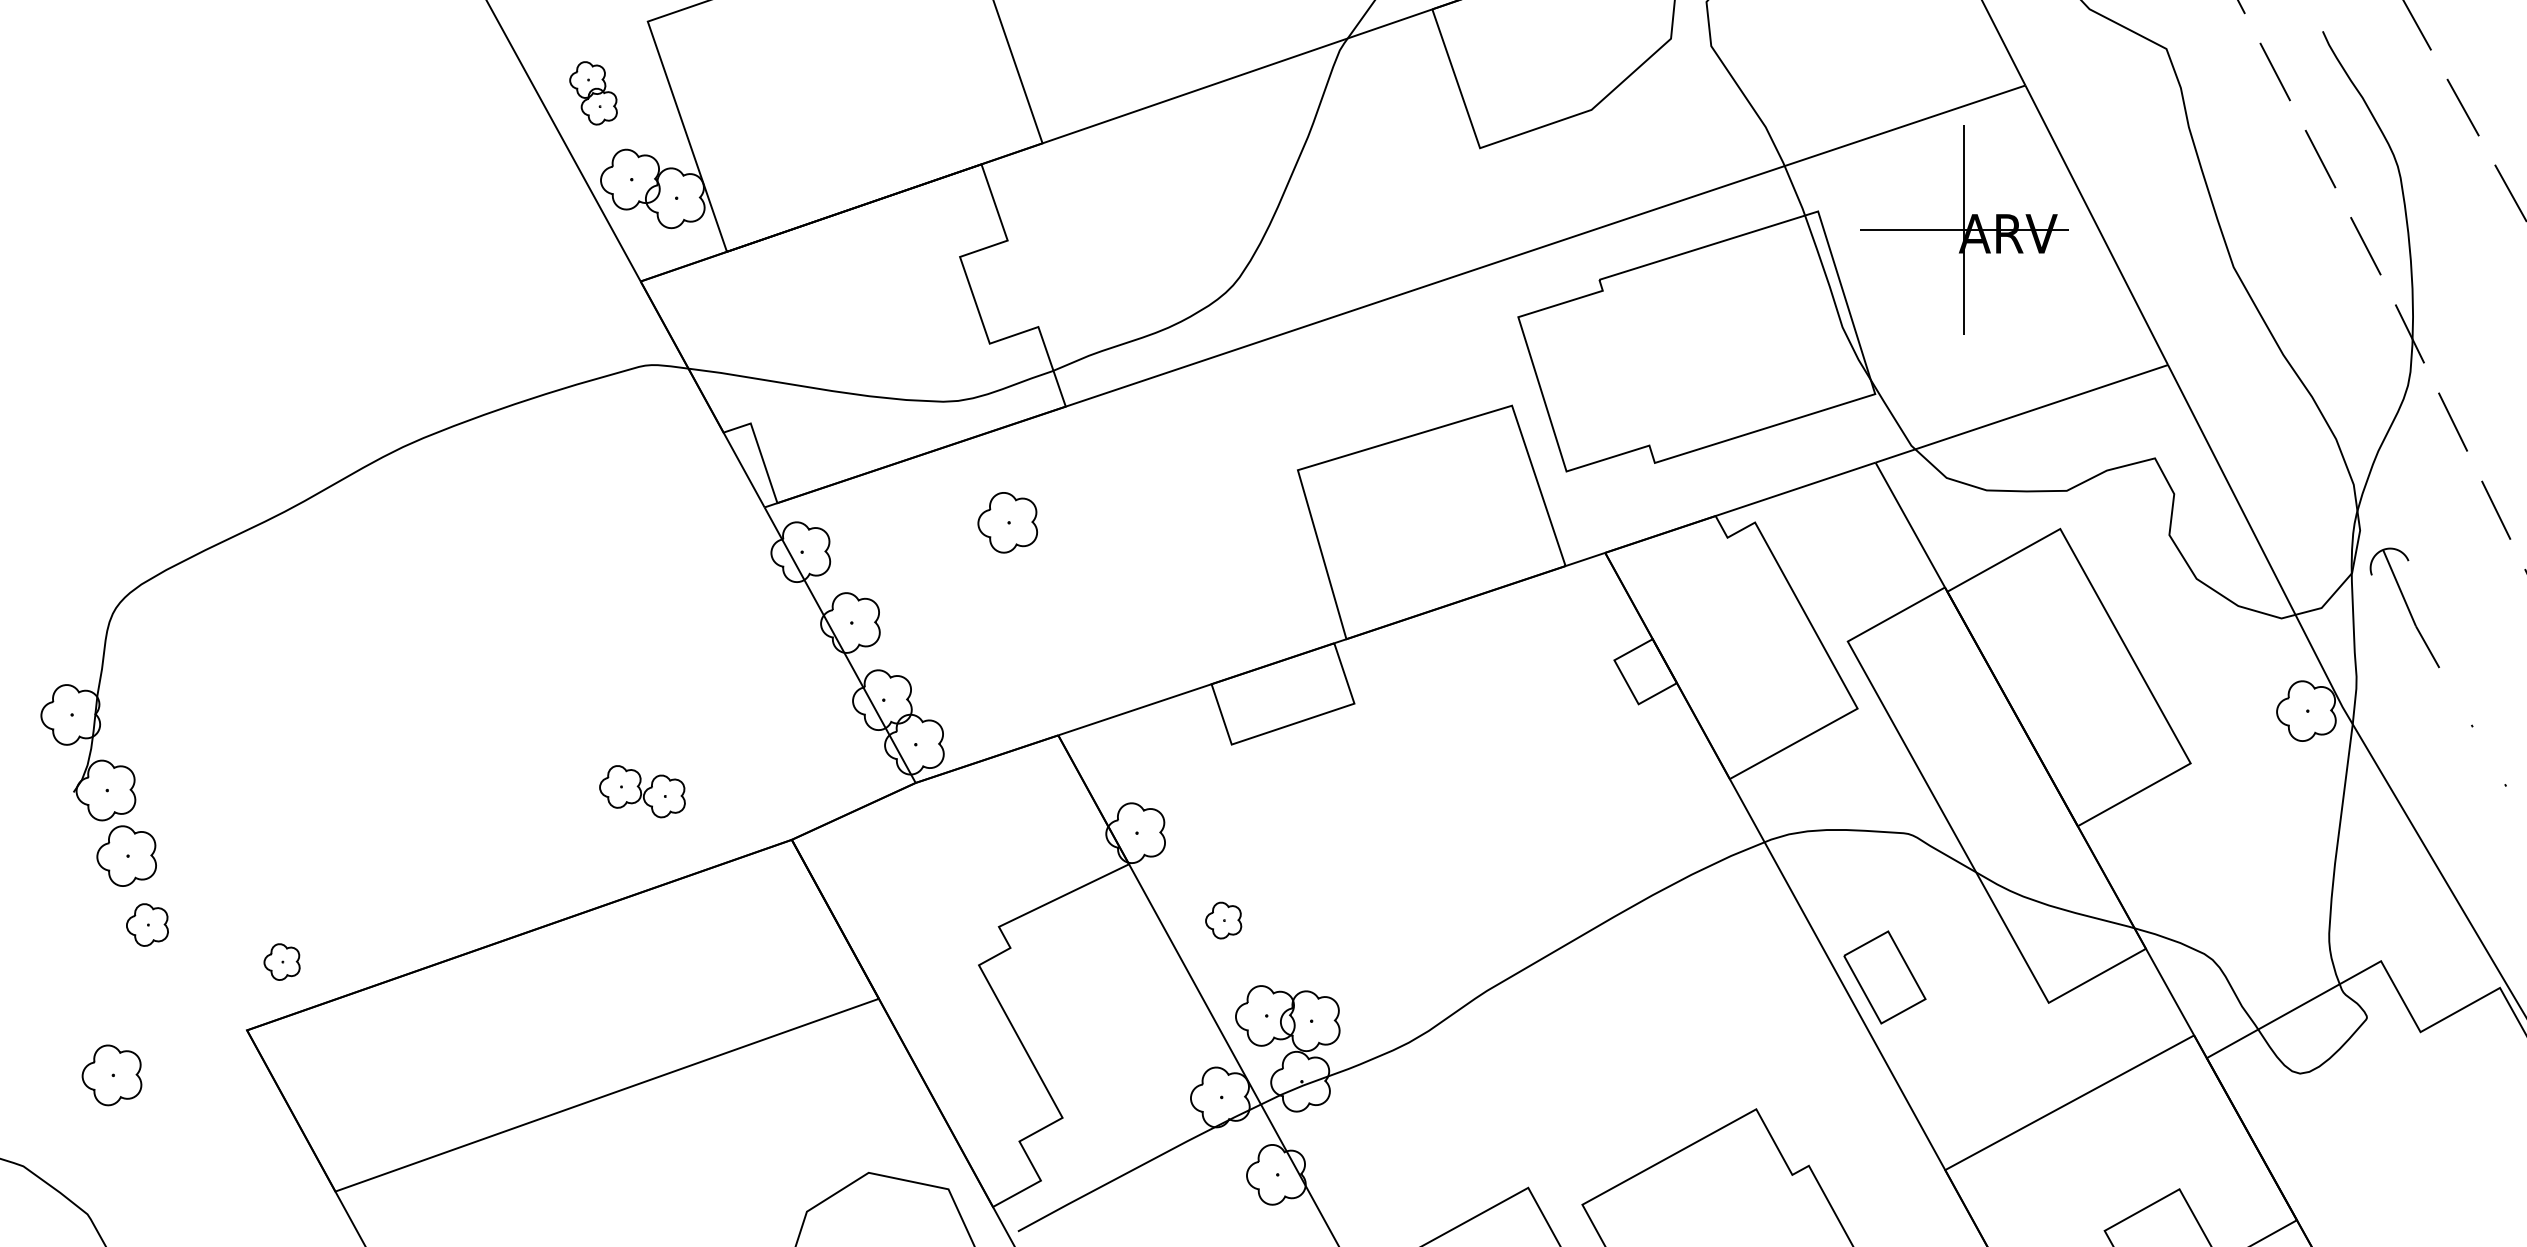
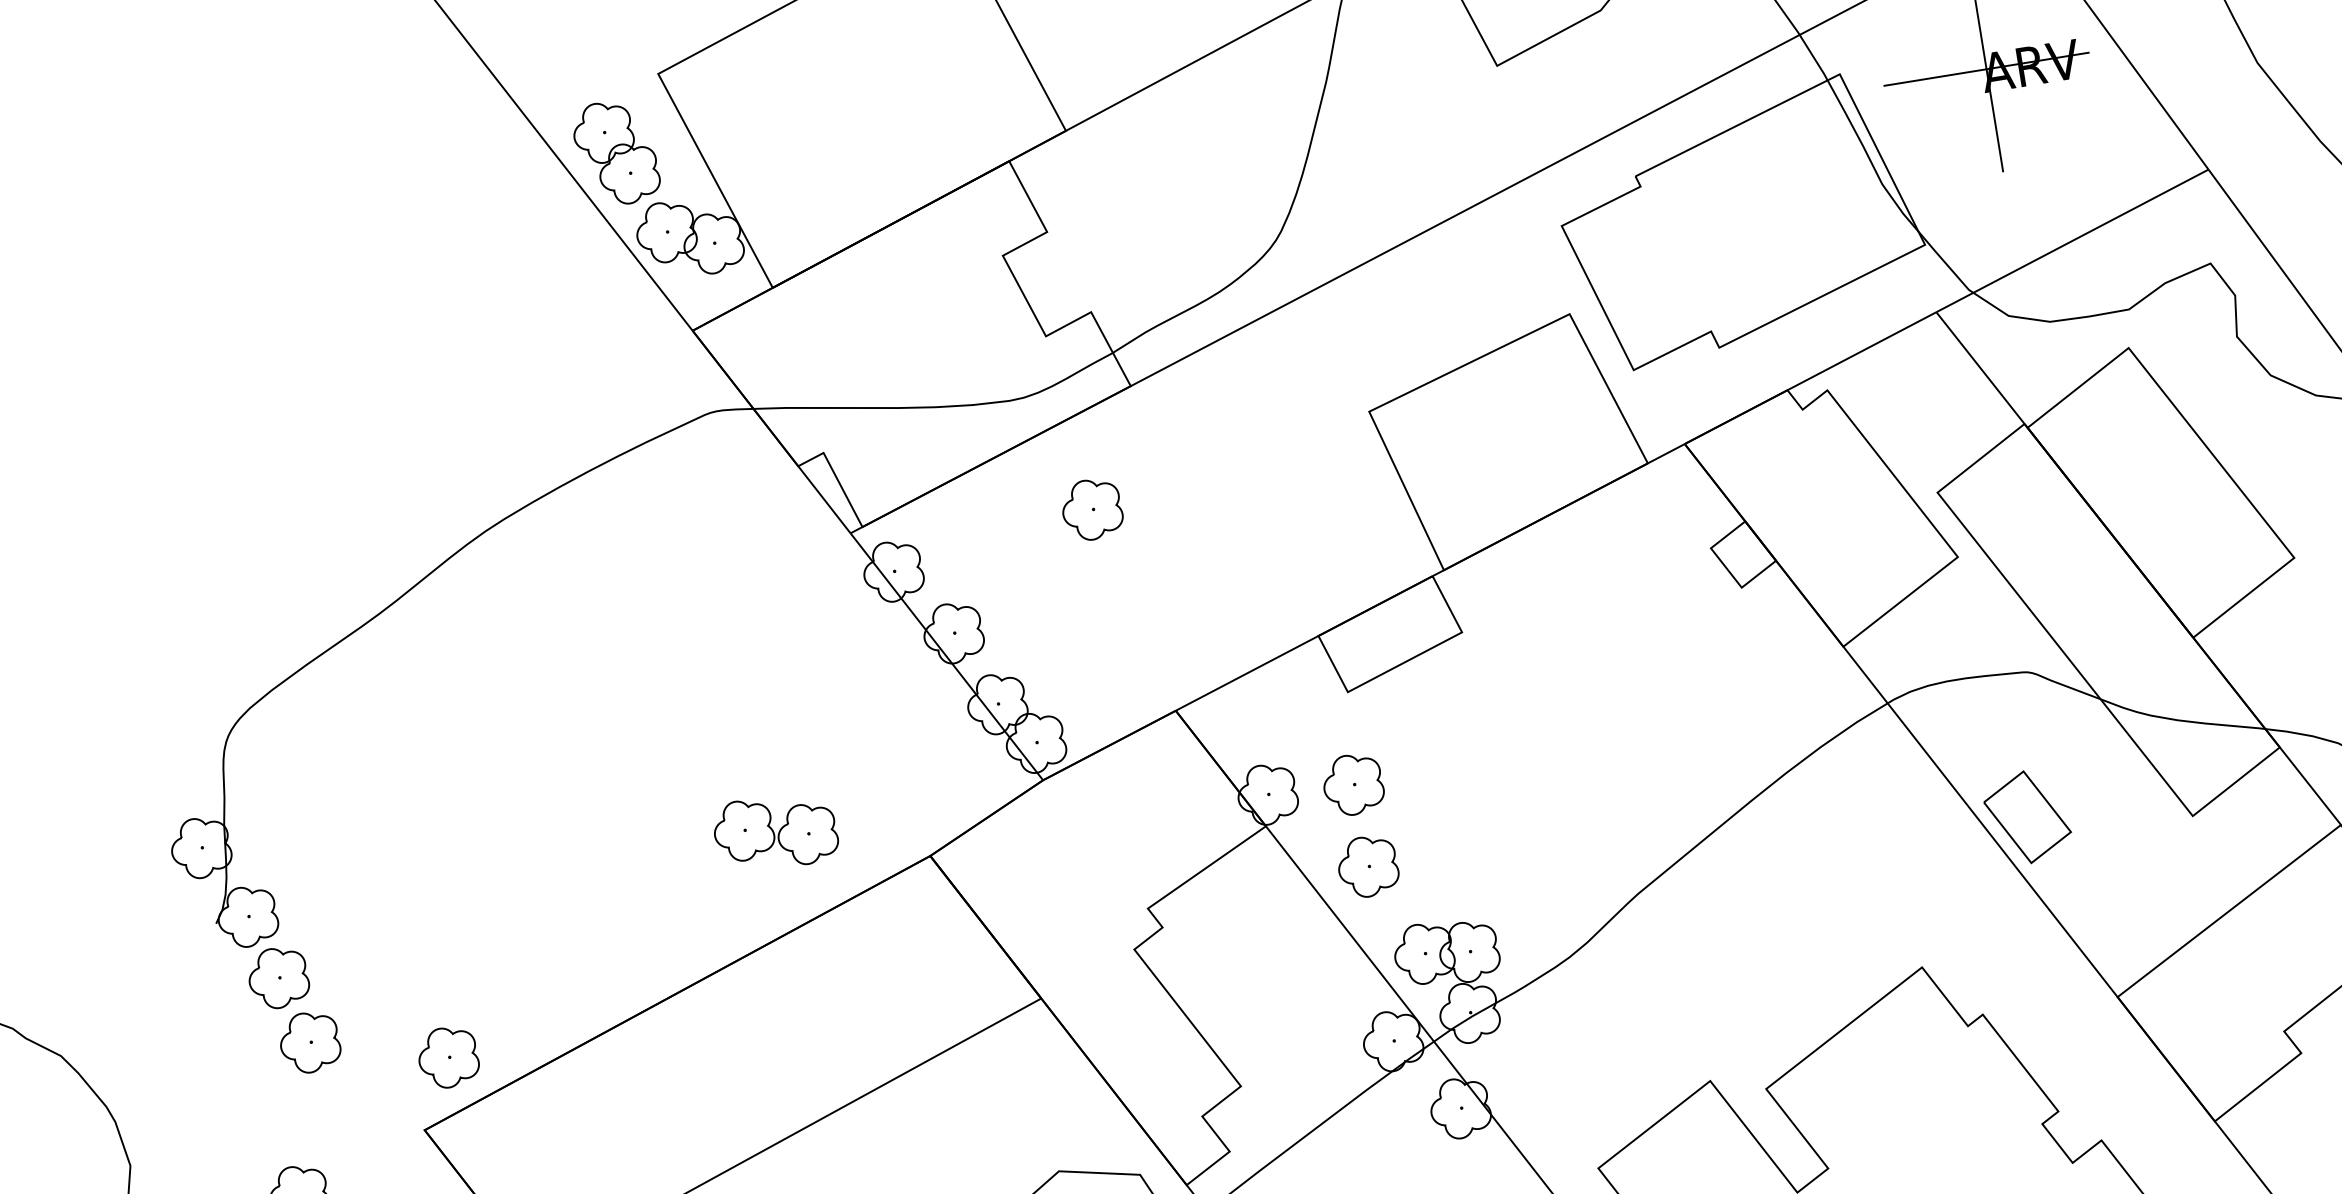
part: (593, 93) -> (616, 153), size x1.67
part: (642, 791) -> (775, 832), size x1.43
part: (1222, 836) -> (1353, 784), added
part: (1223, 920) -> (1367, 866), size x1.67
part: (147, 924) -> (309, 1041), size x1.43
part: (281, 961) -> (447, 1056), size x1.67

